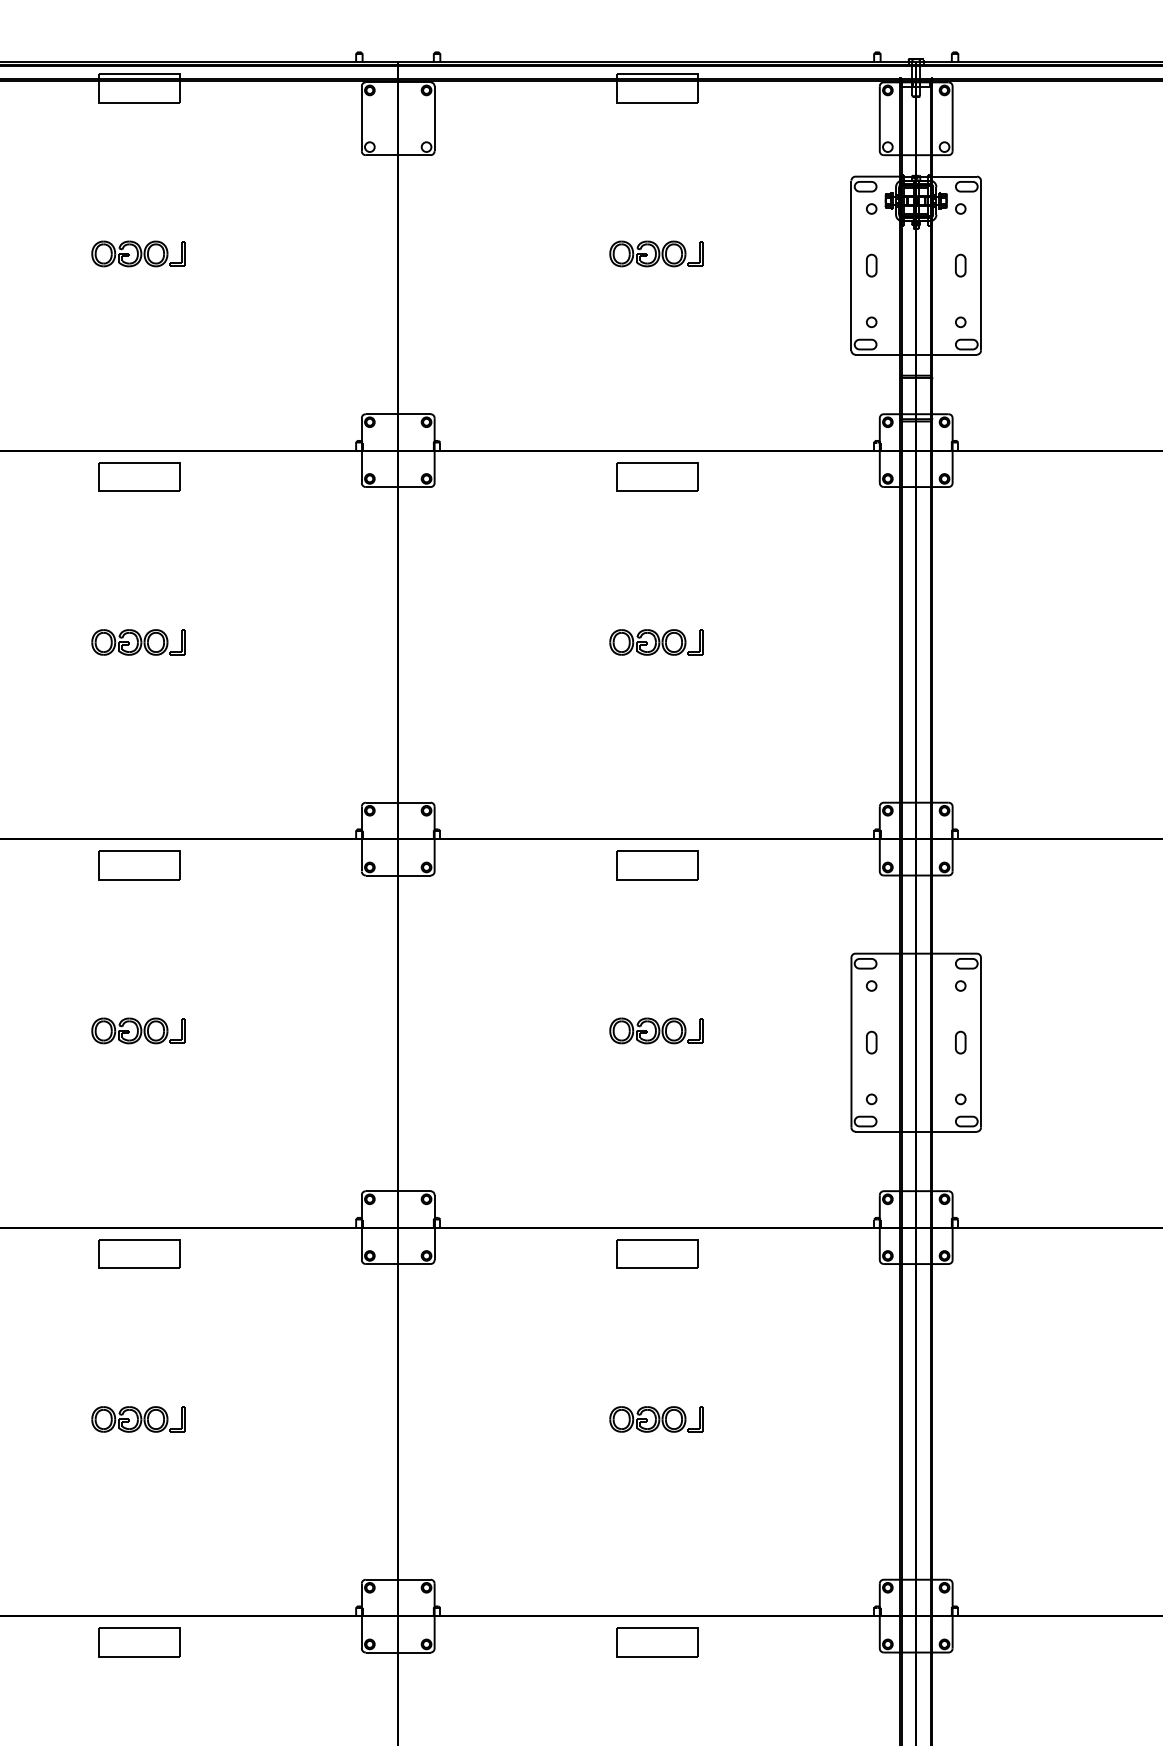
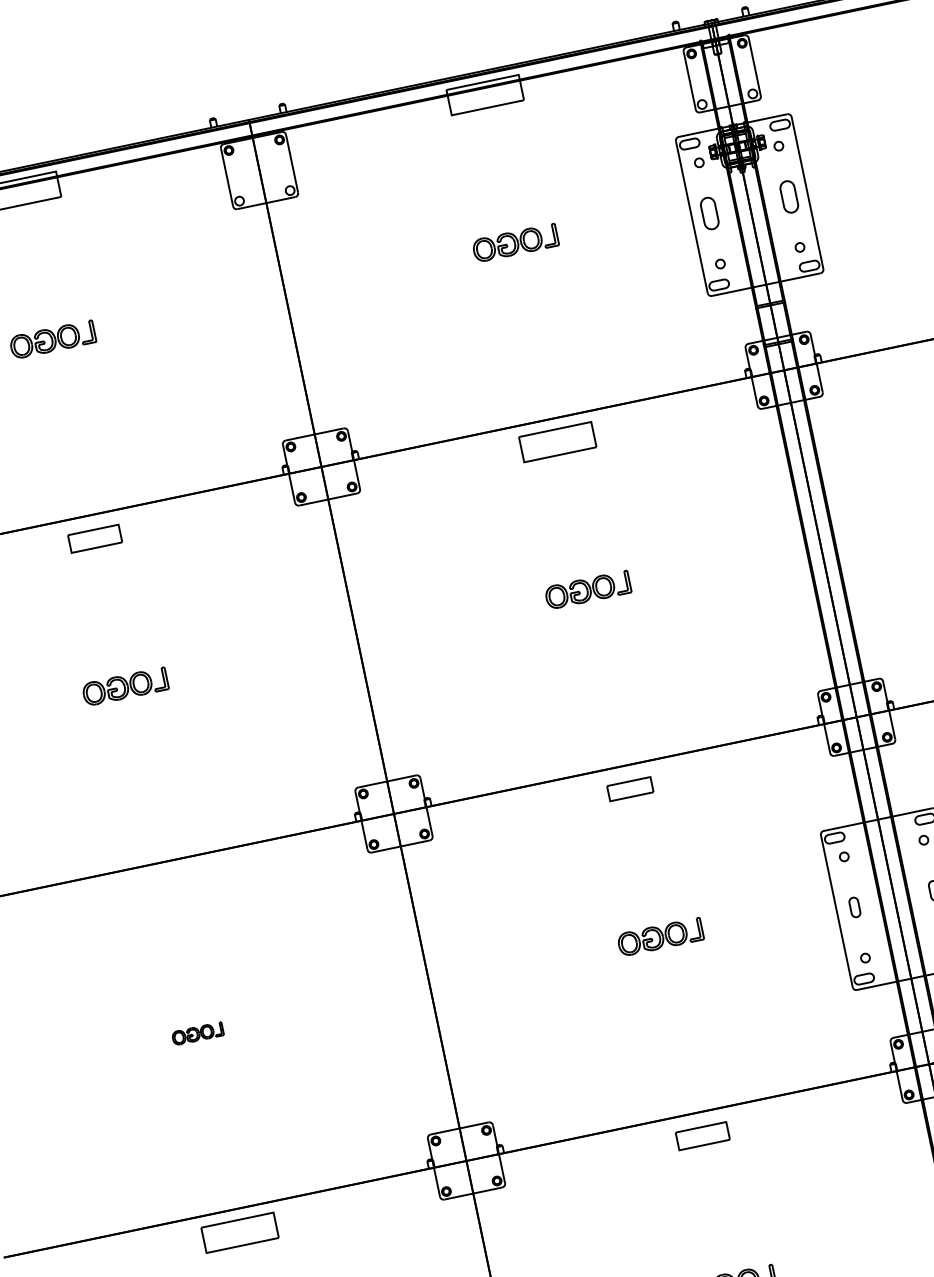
part: (871, 265) -> (709, 213), size x1.6
part: (960, 265) -> (789, 196), size x1.6
part: (139, 476) -> (95, 538), size x0.7
part: (139, 865) -> (167, 885), removed
part: (657, 865) -> (630, 789), size x0.6
part: (138, 1030) -> (197, 1033), size x0.6
part: (657, 1253) -> (702, 1135), size x0.7

